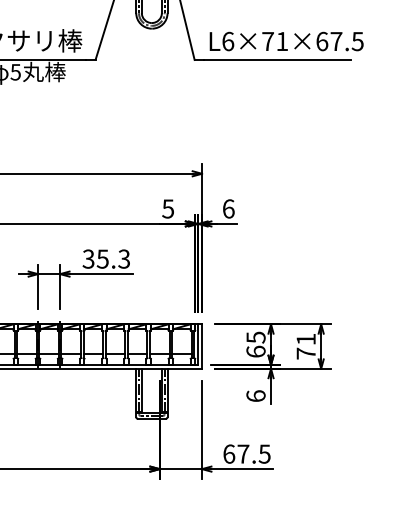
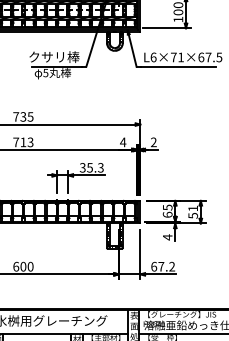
text: (168, 209) -> (123, 142), 5 -> 4
text: (227, 209) -> (153, 142), 6 -> 2
text: (306, 353) -> (193, 215), 71 -> 51
text: (255, 396) -> (167, 237), 6 -> 4
text: (265, 453) -> (172, 266), 67.5 -> 67.2

